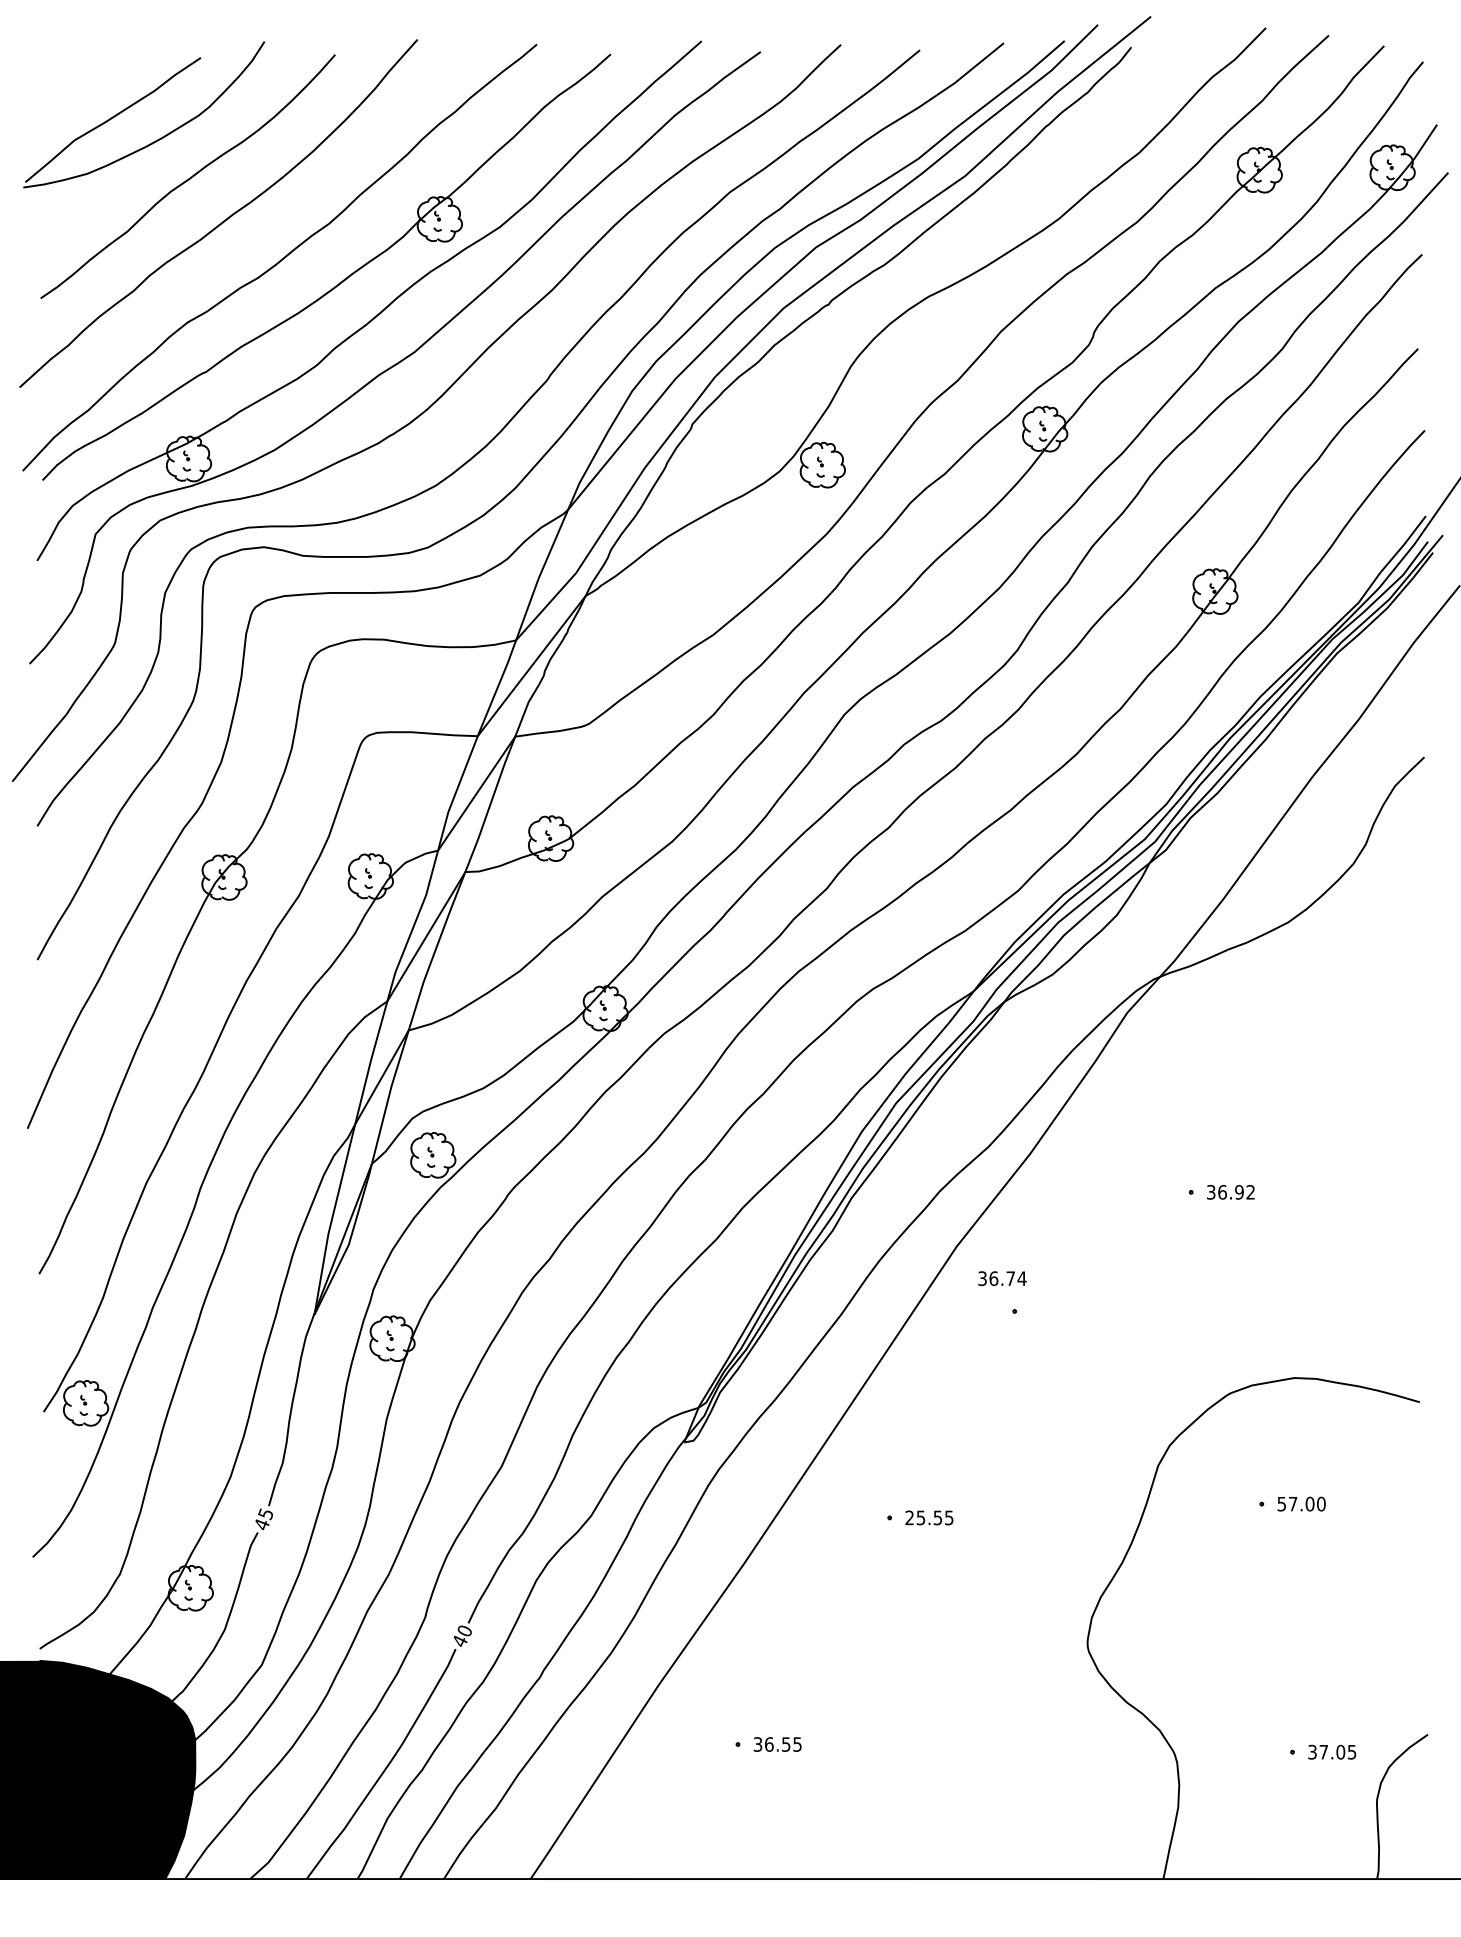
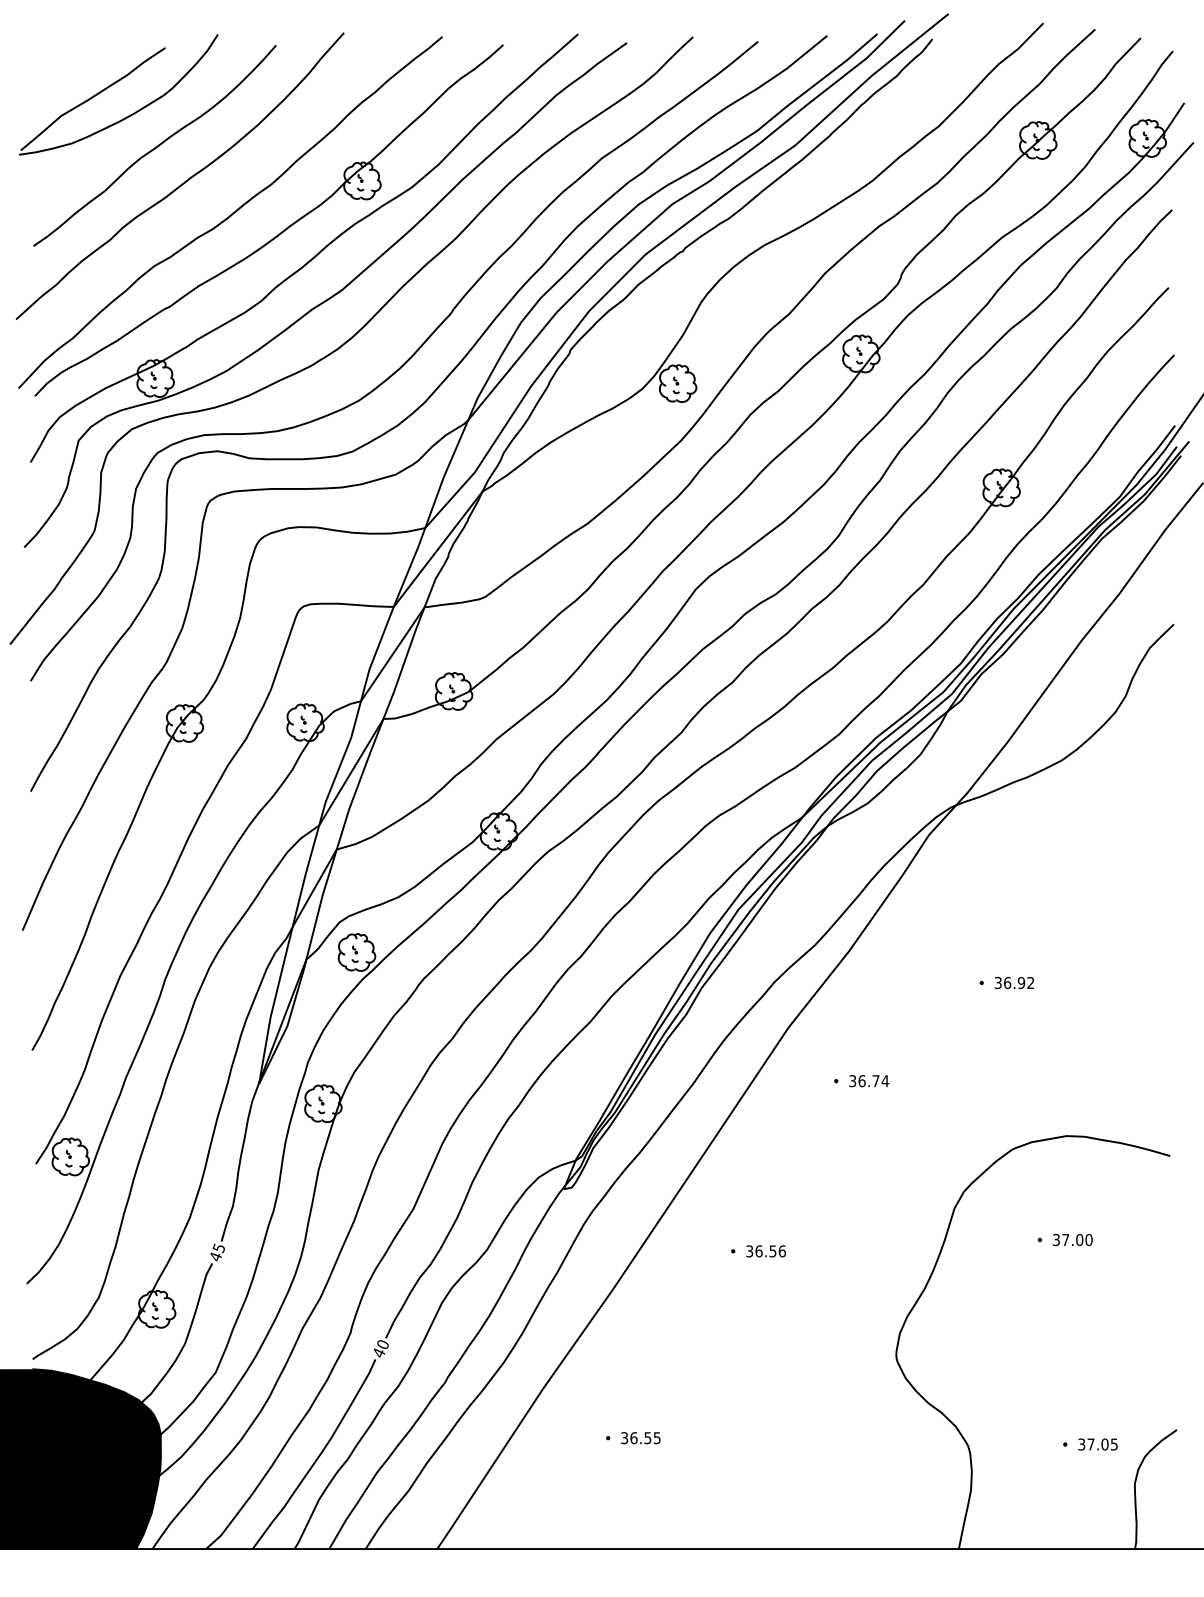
text: (1002, 1279) -> (869, 1081), moved
text: (1281, 1503) -> (1056, 1239), 57.00 -> 37.00
text: (930, 1518) -> (766, 1251), 25.55 -> 36.56

